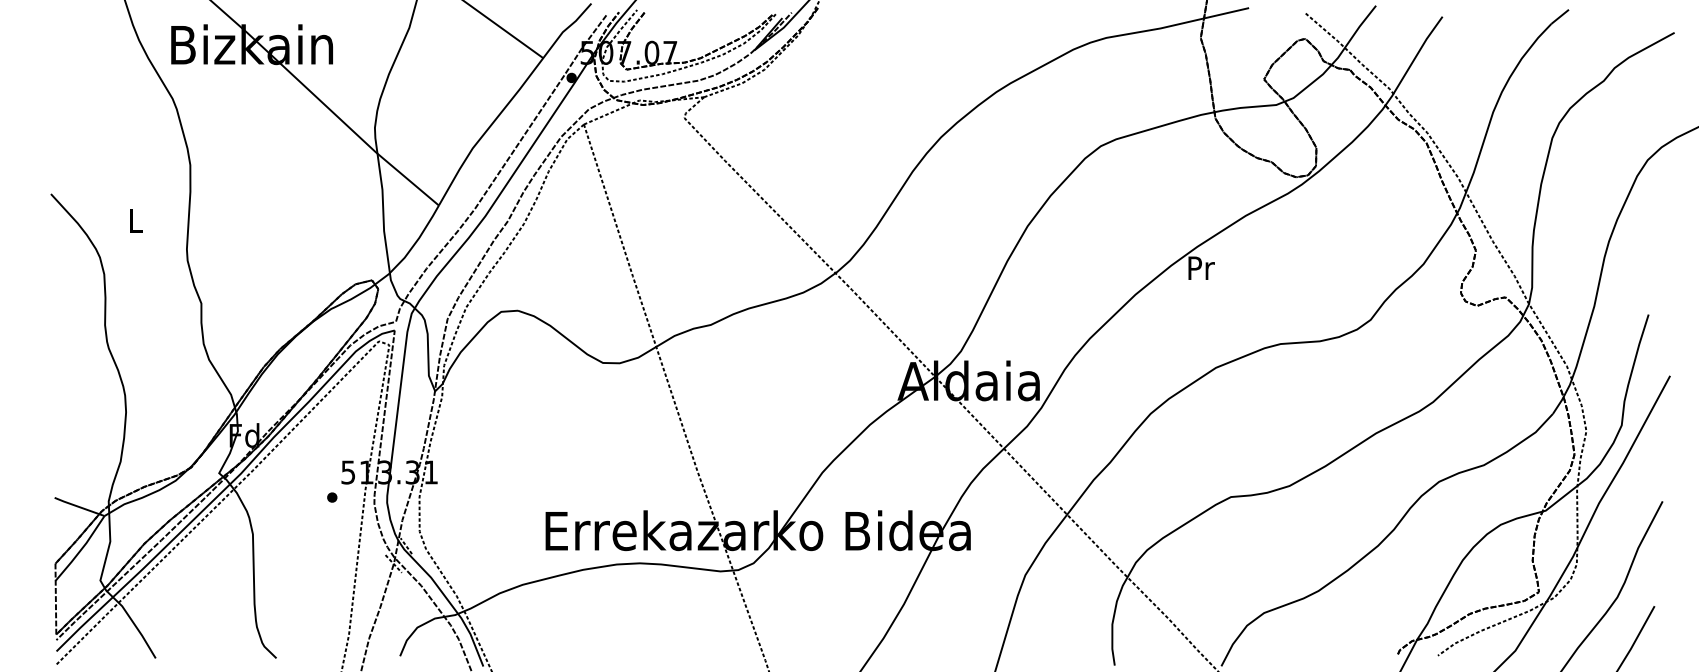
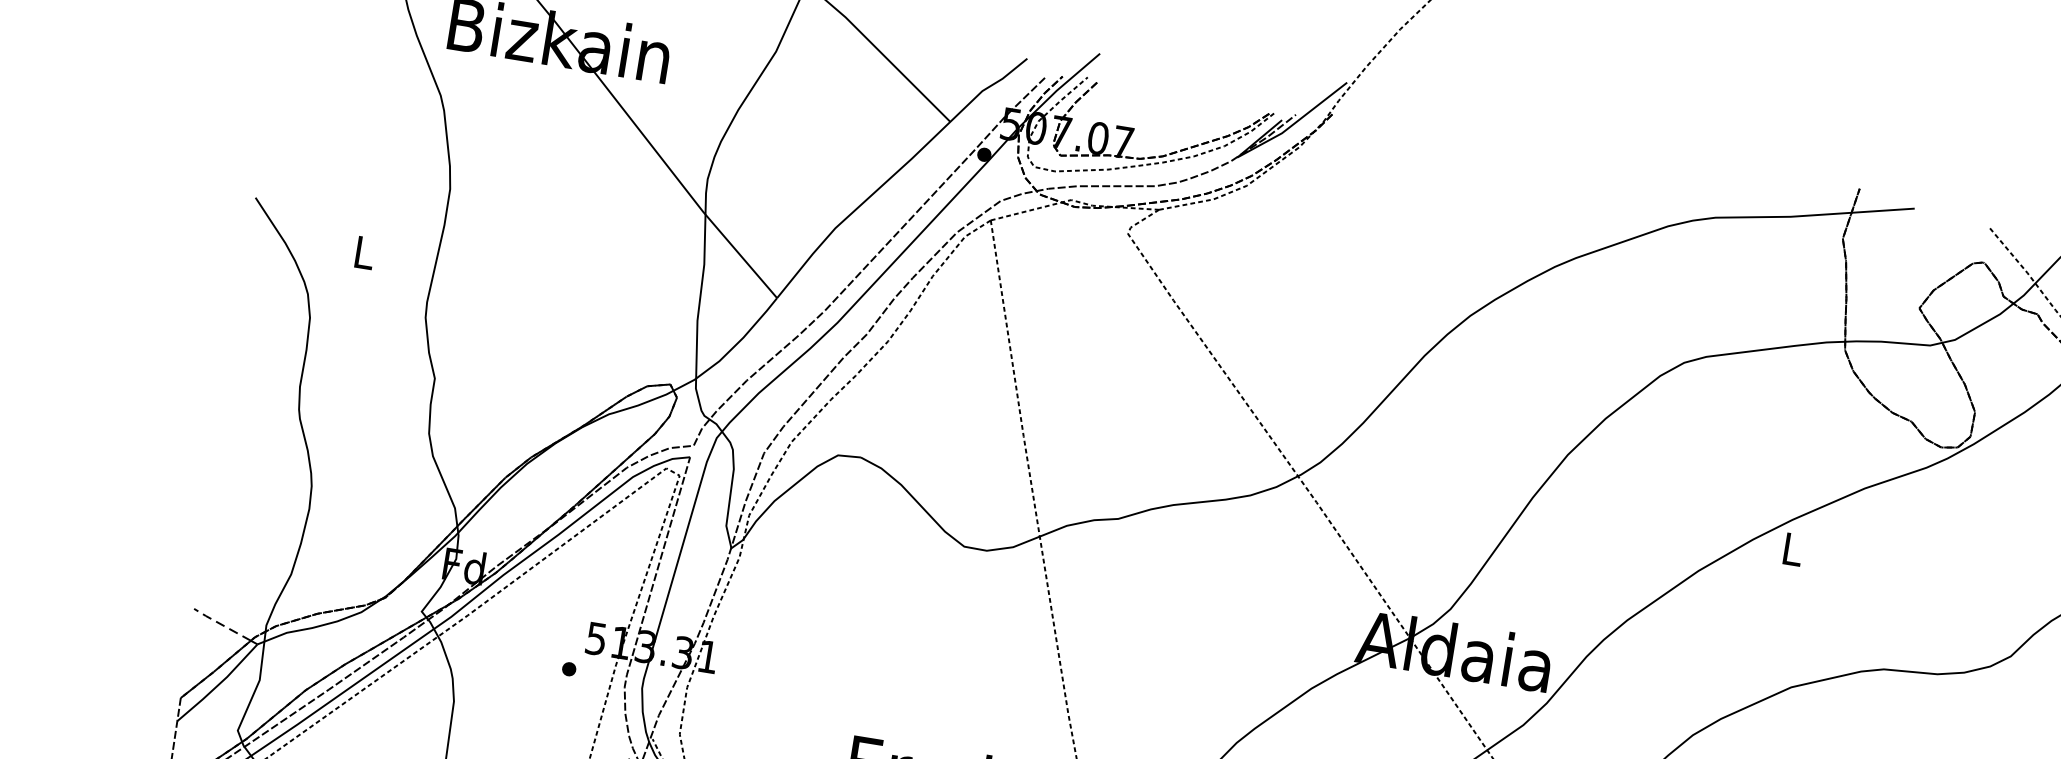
text: (1201, 267) -> (1793, 548), Pr -> L
line: (76, 505) -> (221, 624), solid -> dashed

